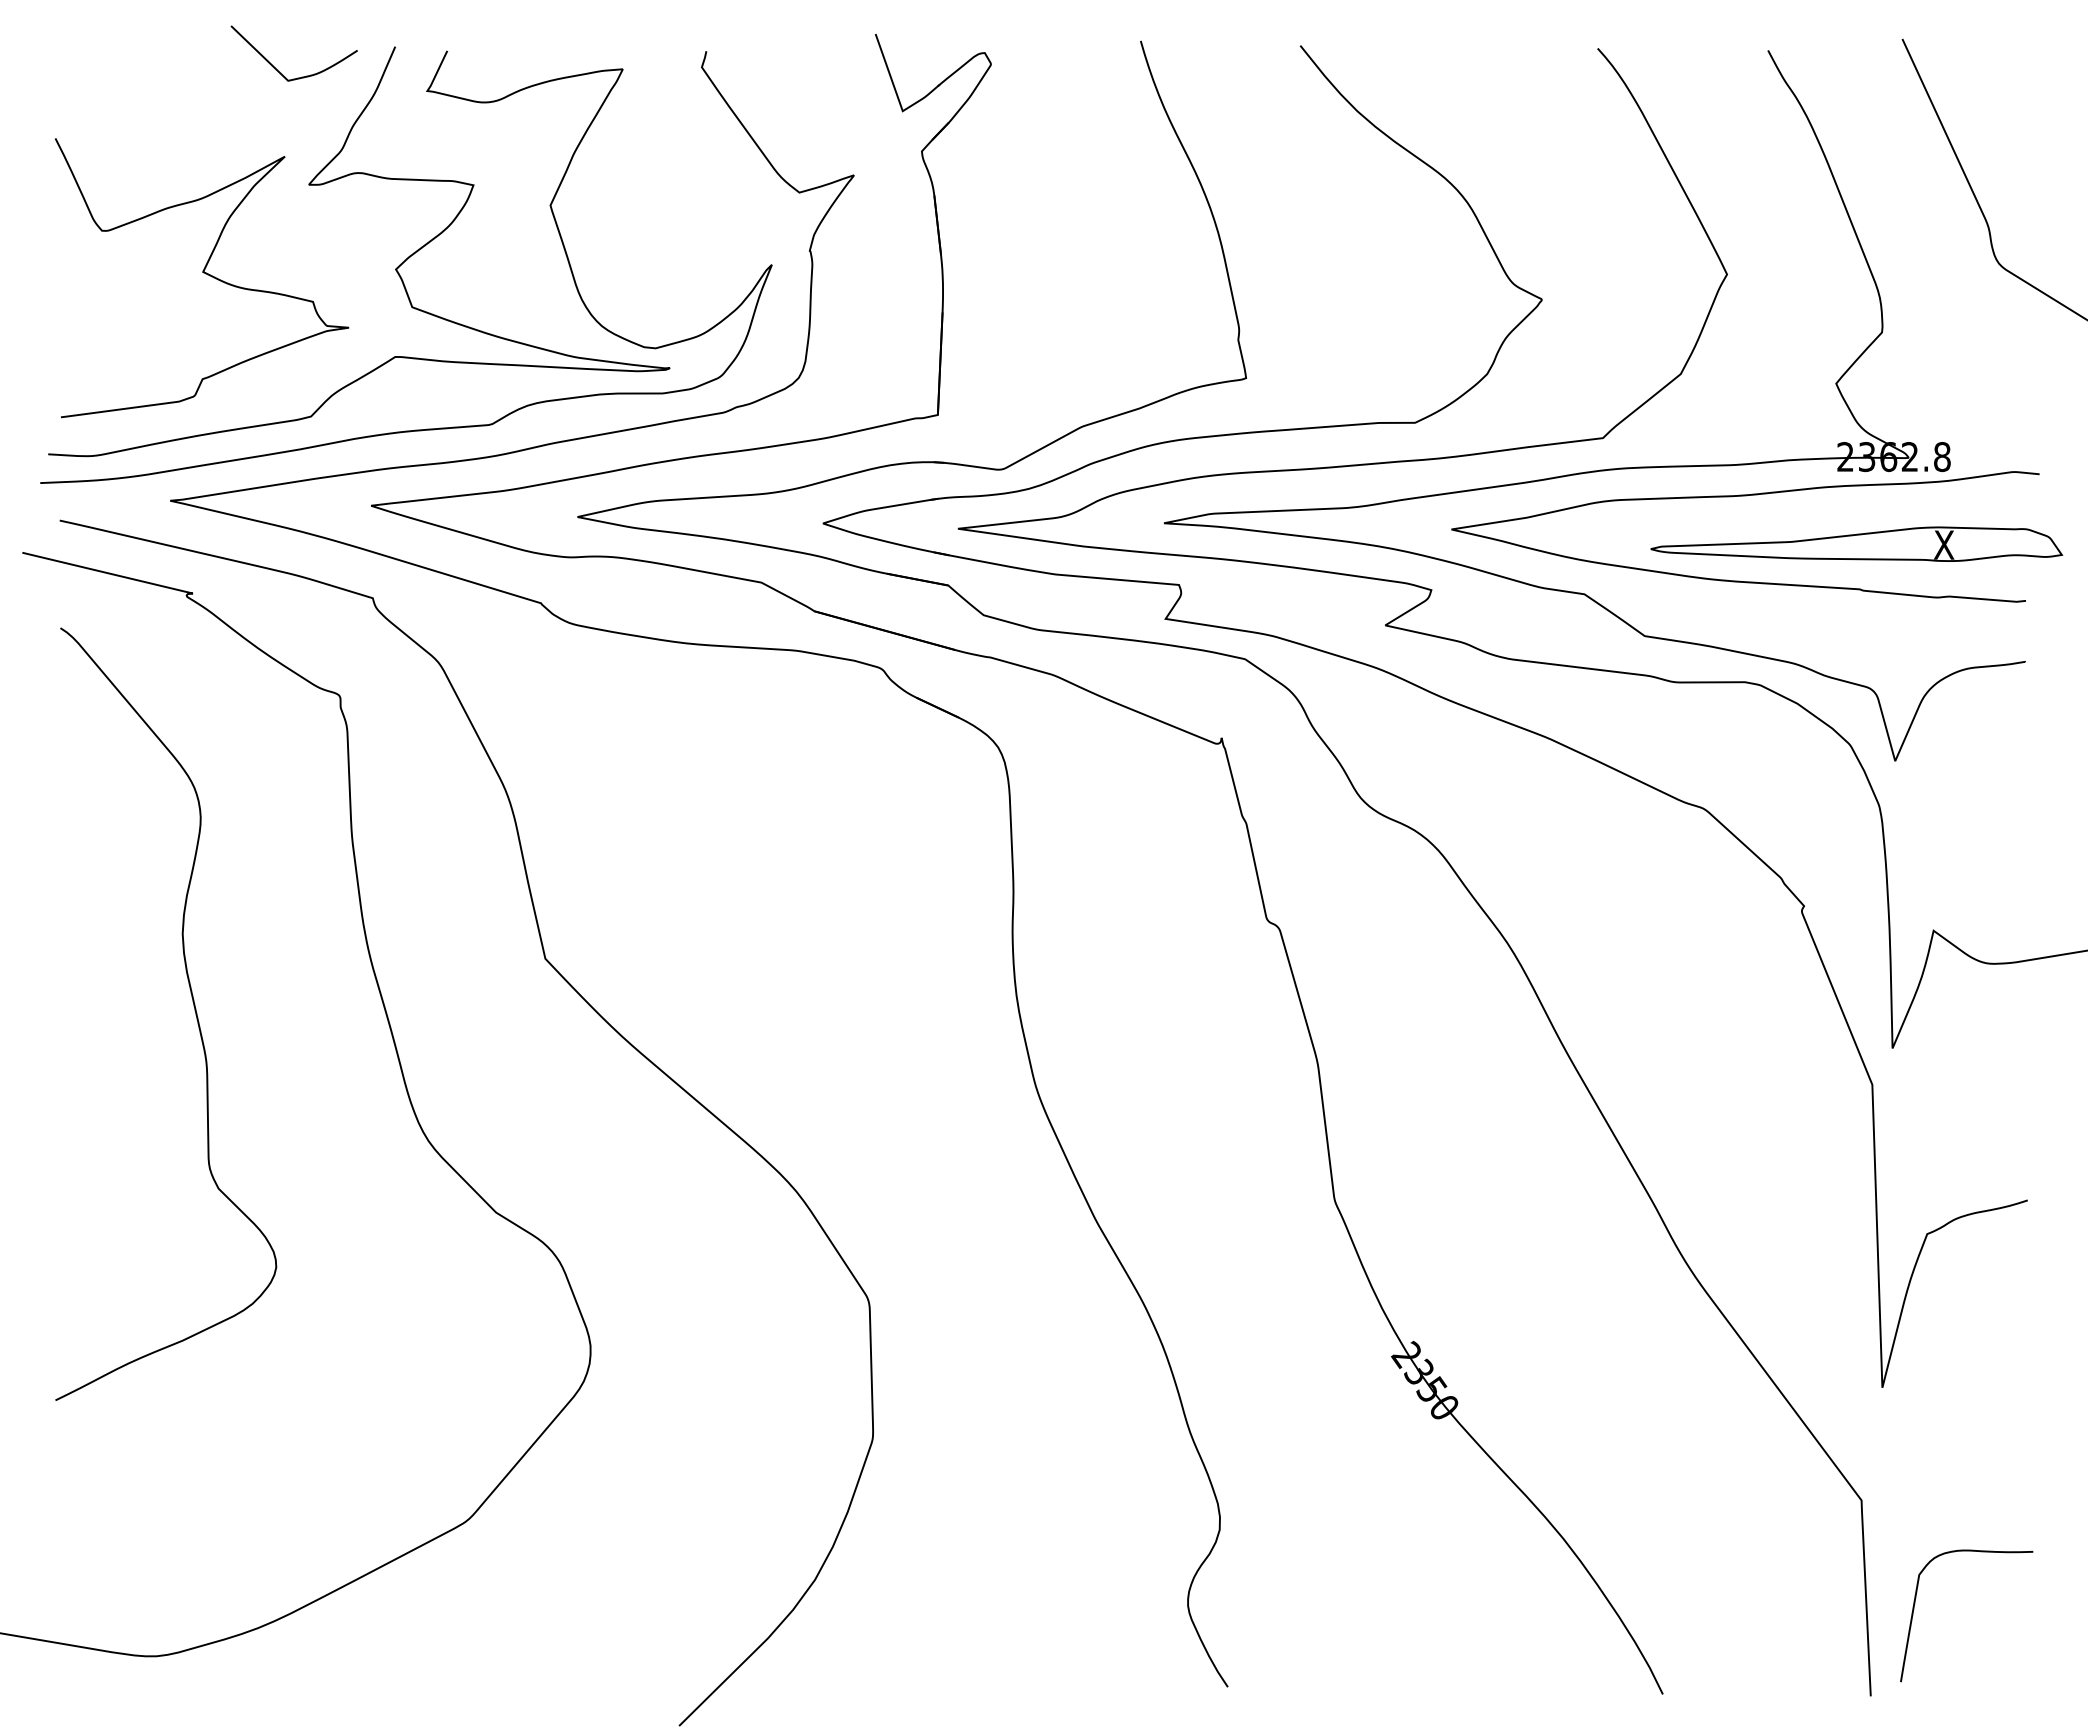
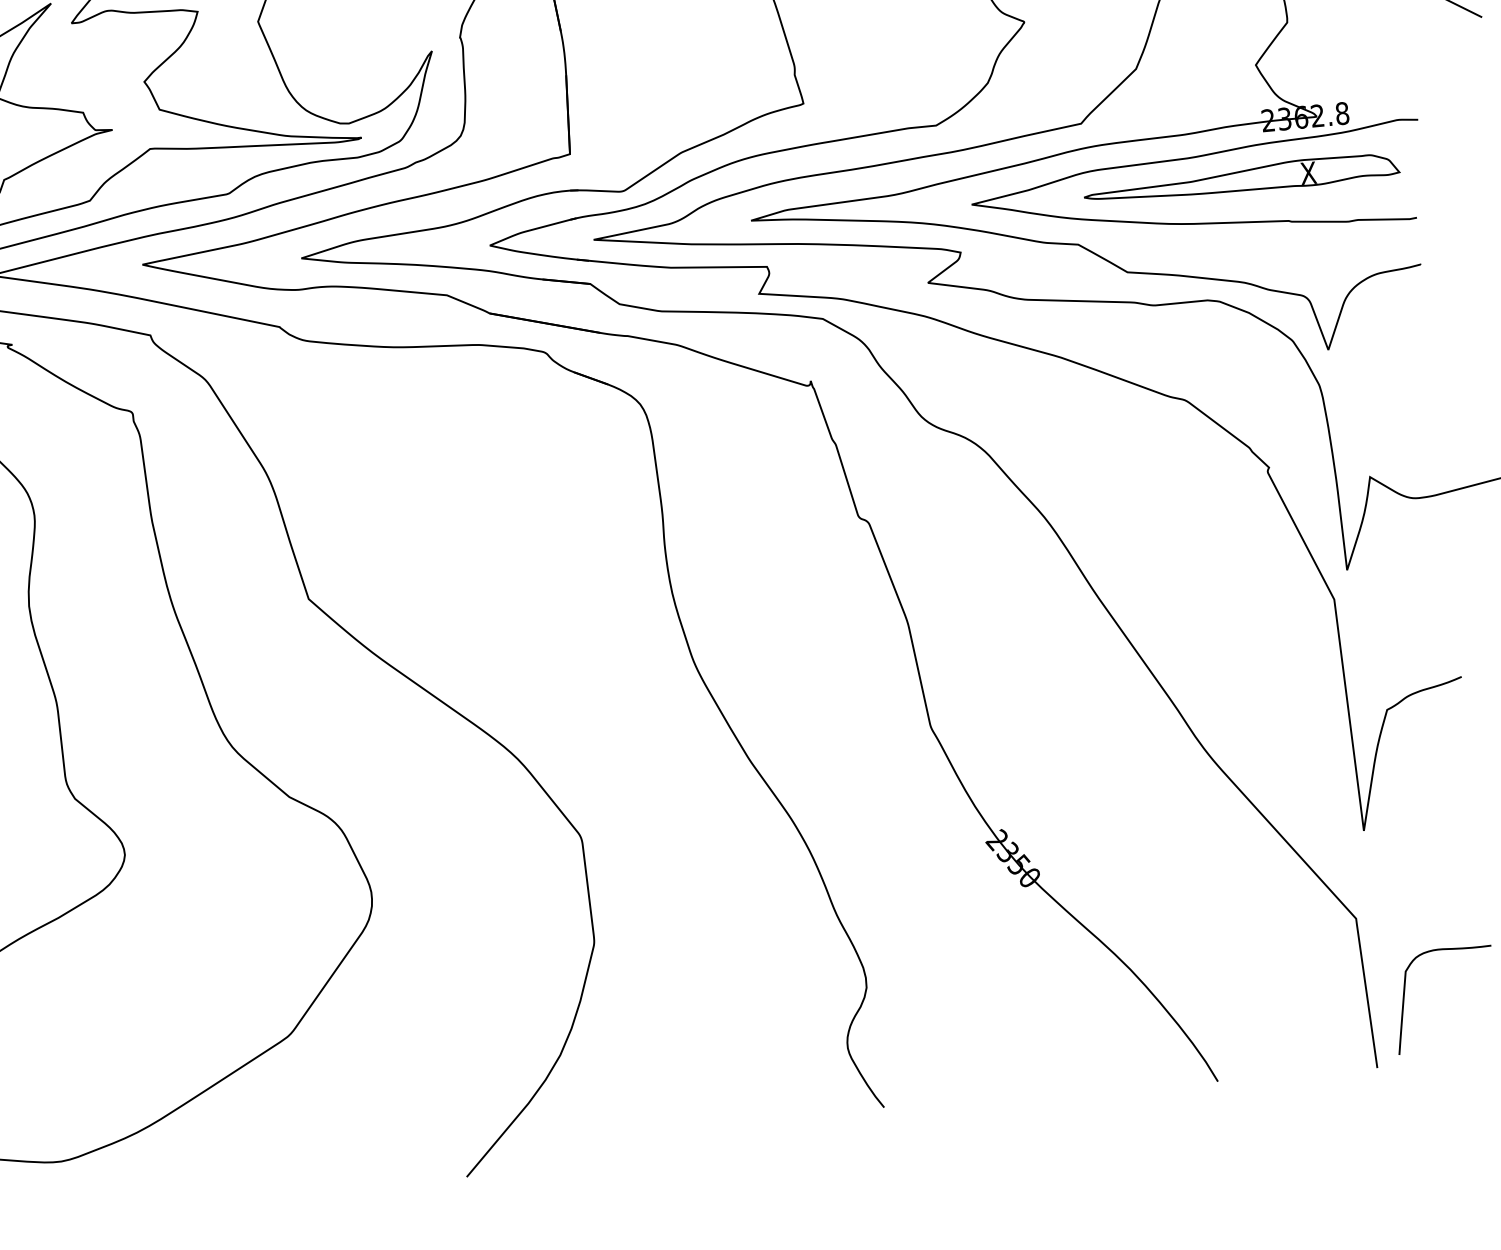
part: (1856, 543) -> (1241, 178), moved

